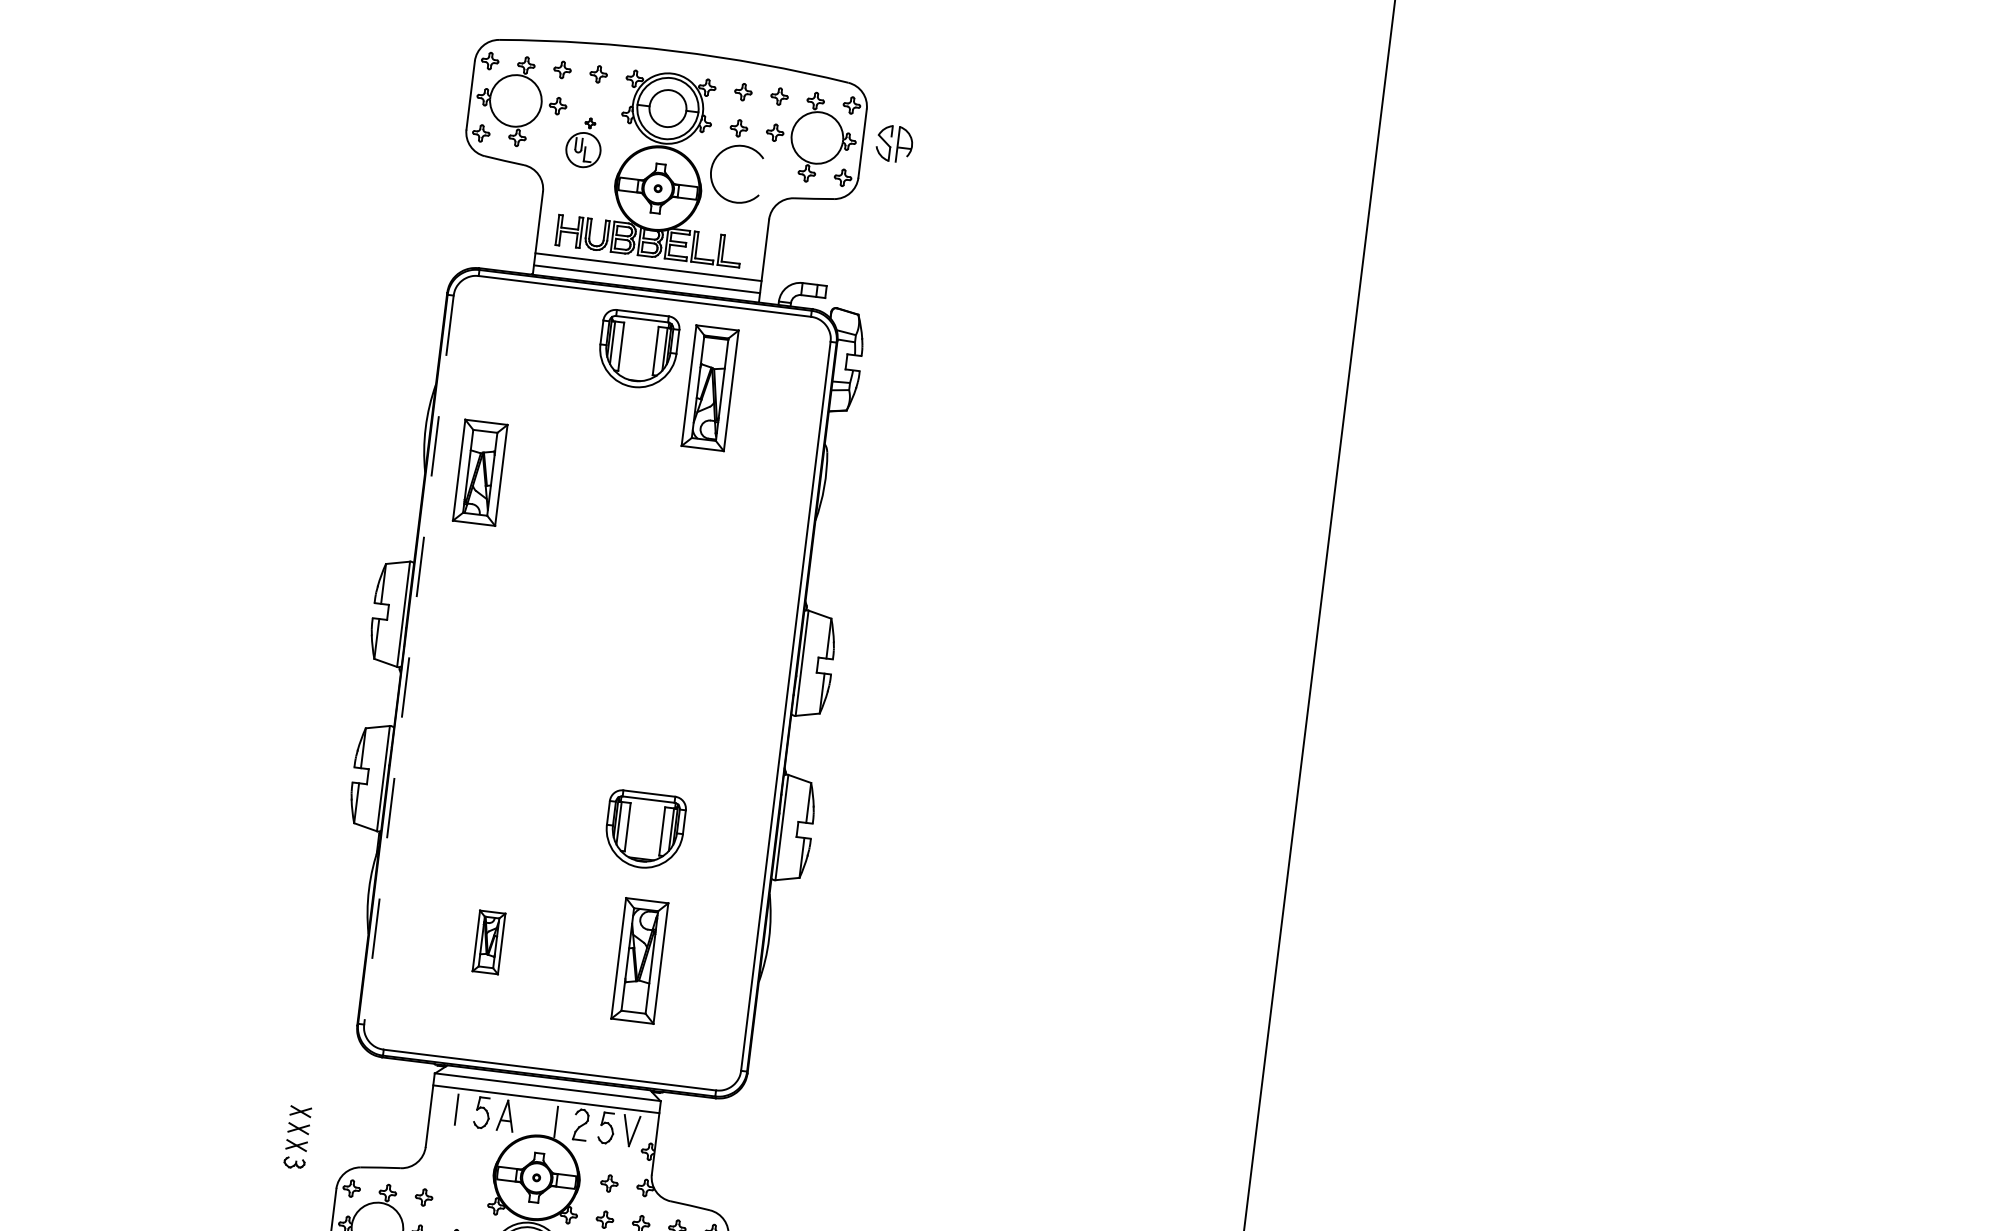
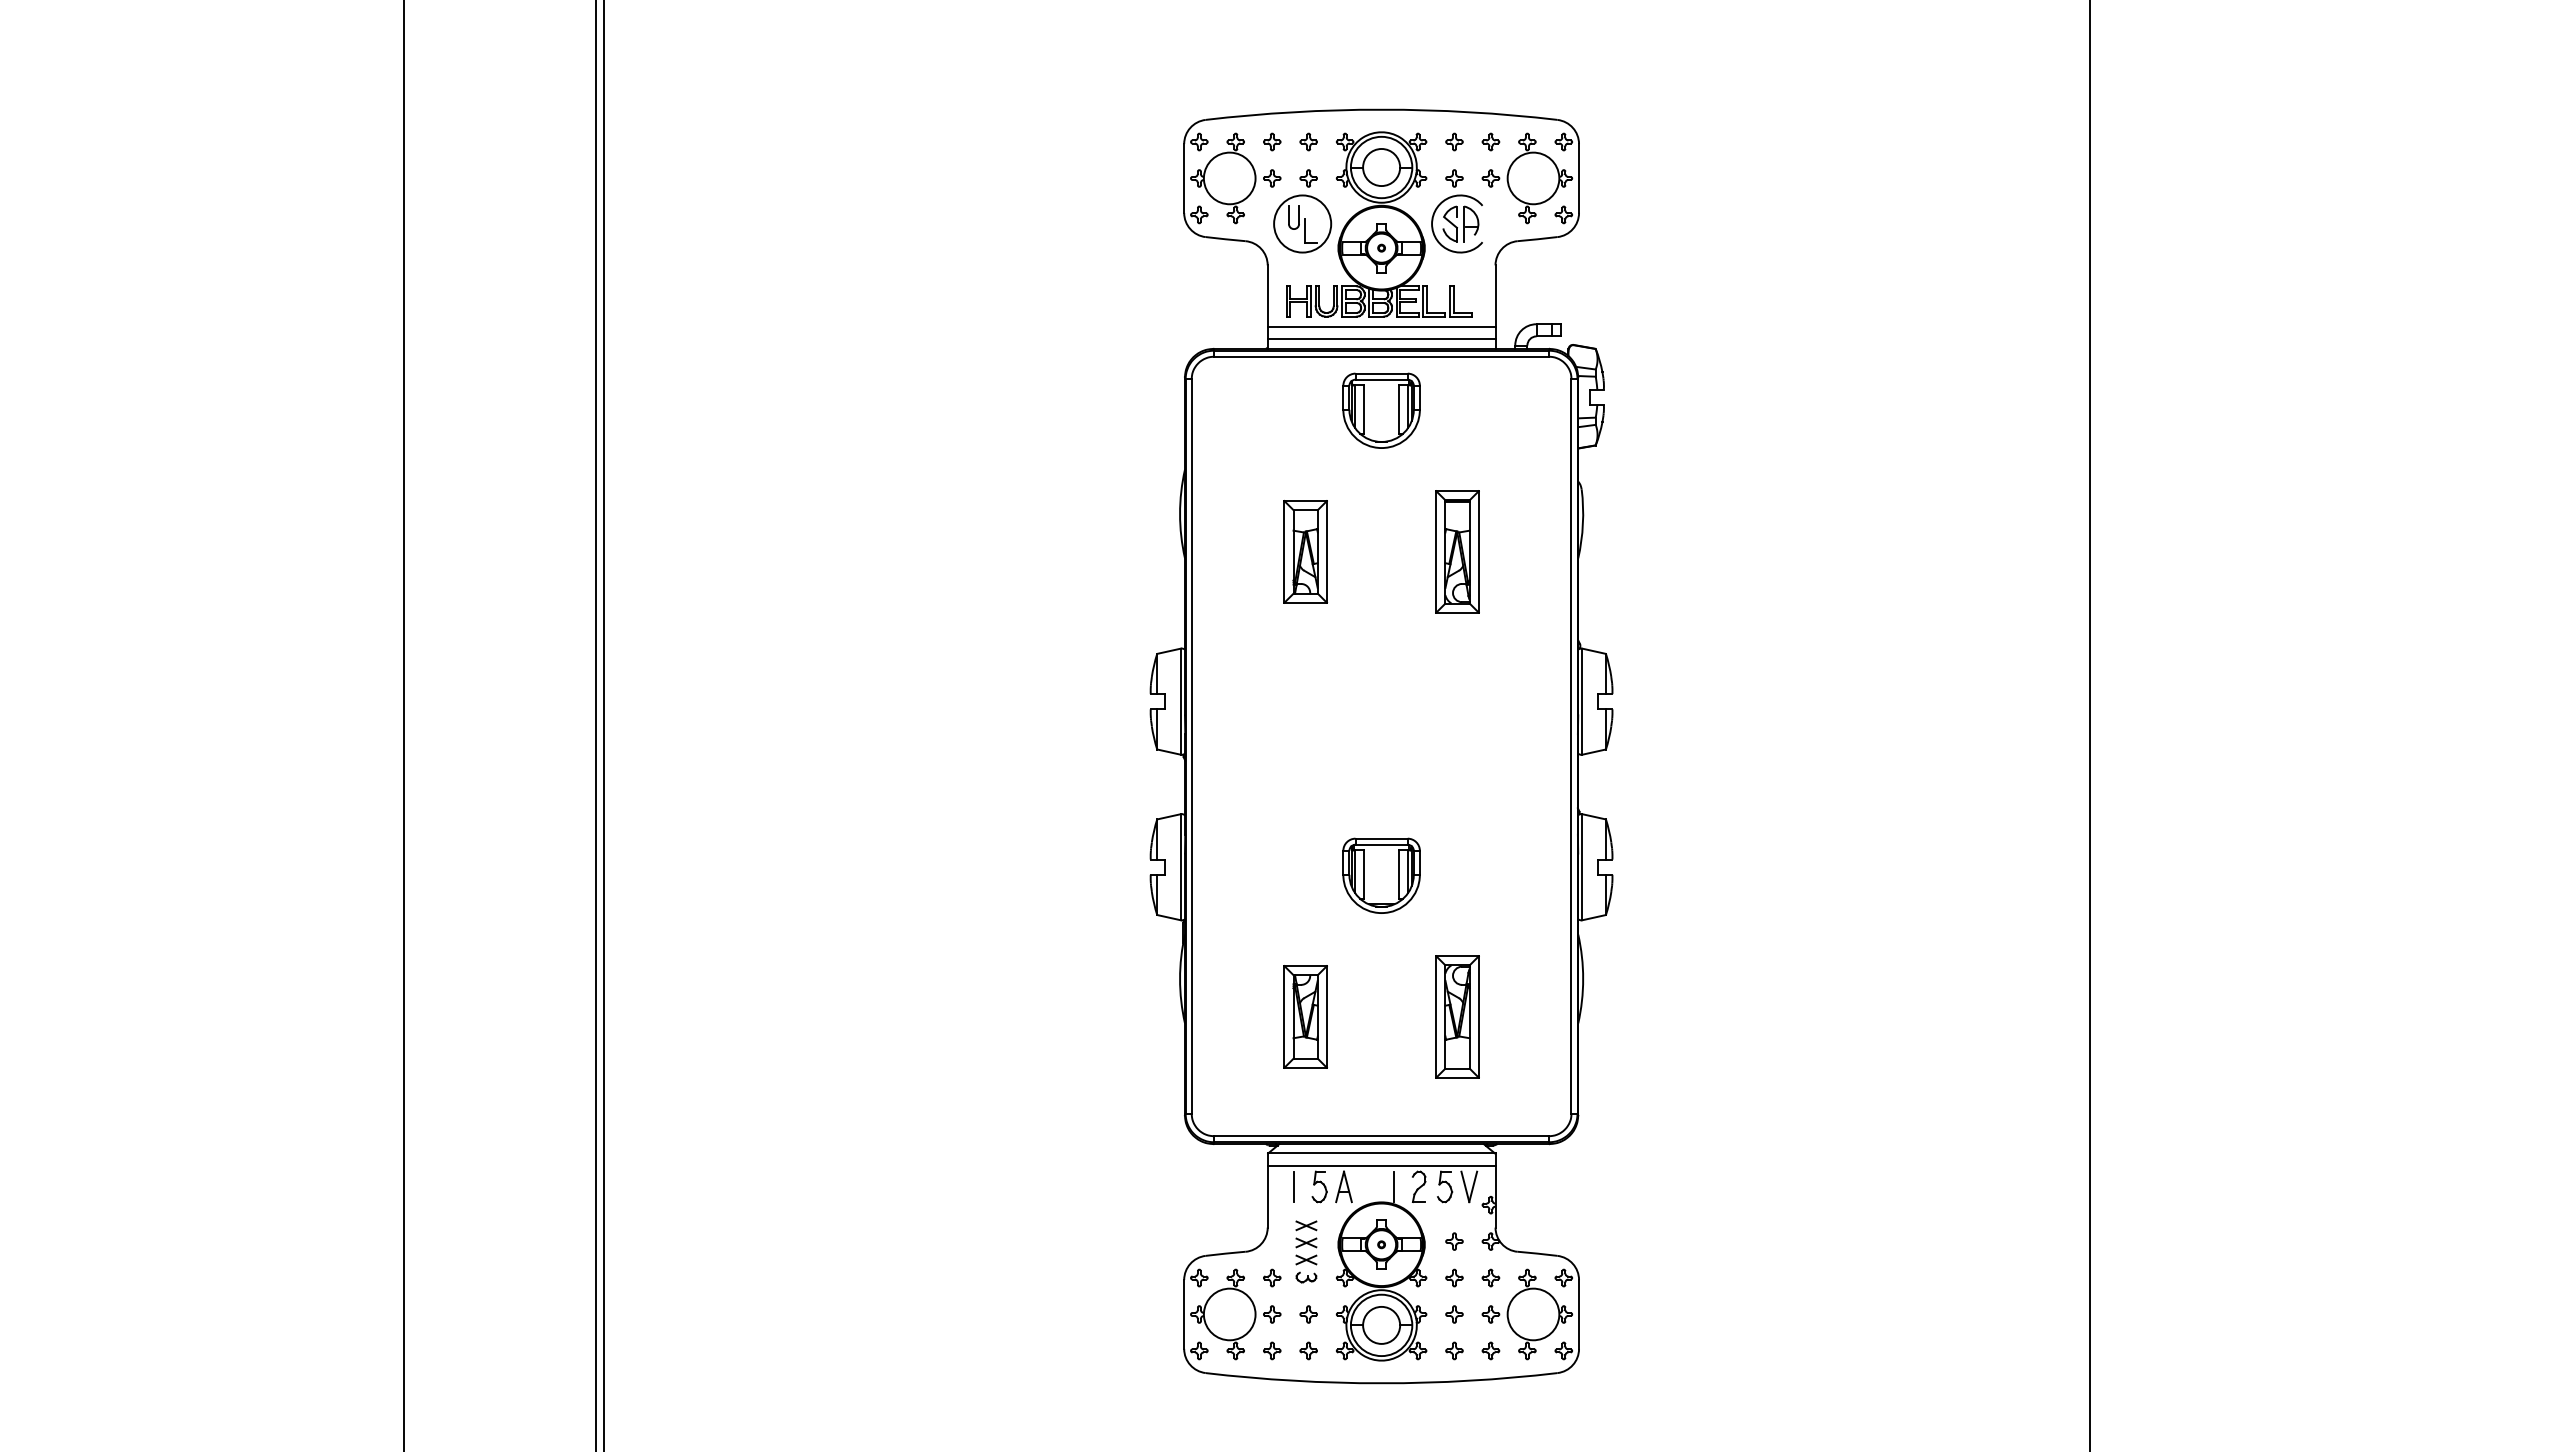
part: (584, 142) -> (1302, 211), size x1.67
part: (894, 143) -> (1460, 223), moved
part: (710, 387) -> (1457, 551), moved
part: (480, 472) -> (1305, 551), moved
line: (408, 660) -> (1191, 746), dashed -> solid
part: (644, 830) -> (1381, 875), moved
part: (488, 941) -> (1305, 1016), size x1.67
part: (295, 1130) -> (1303, 1245), moved

